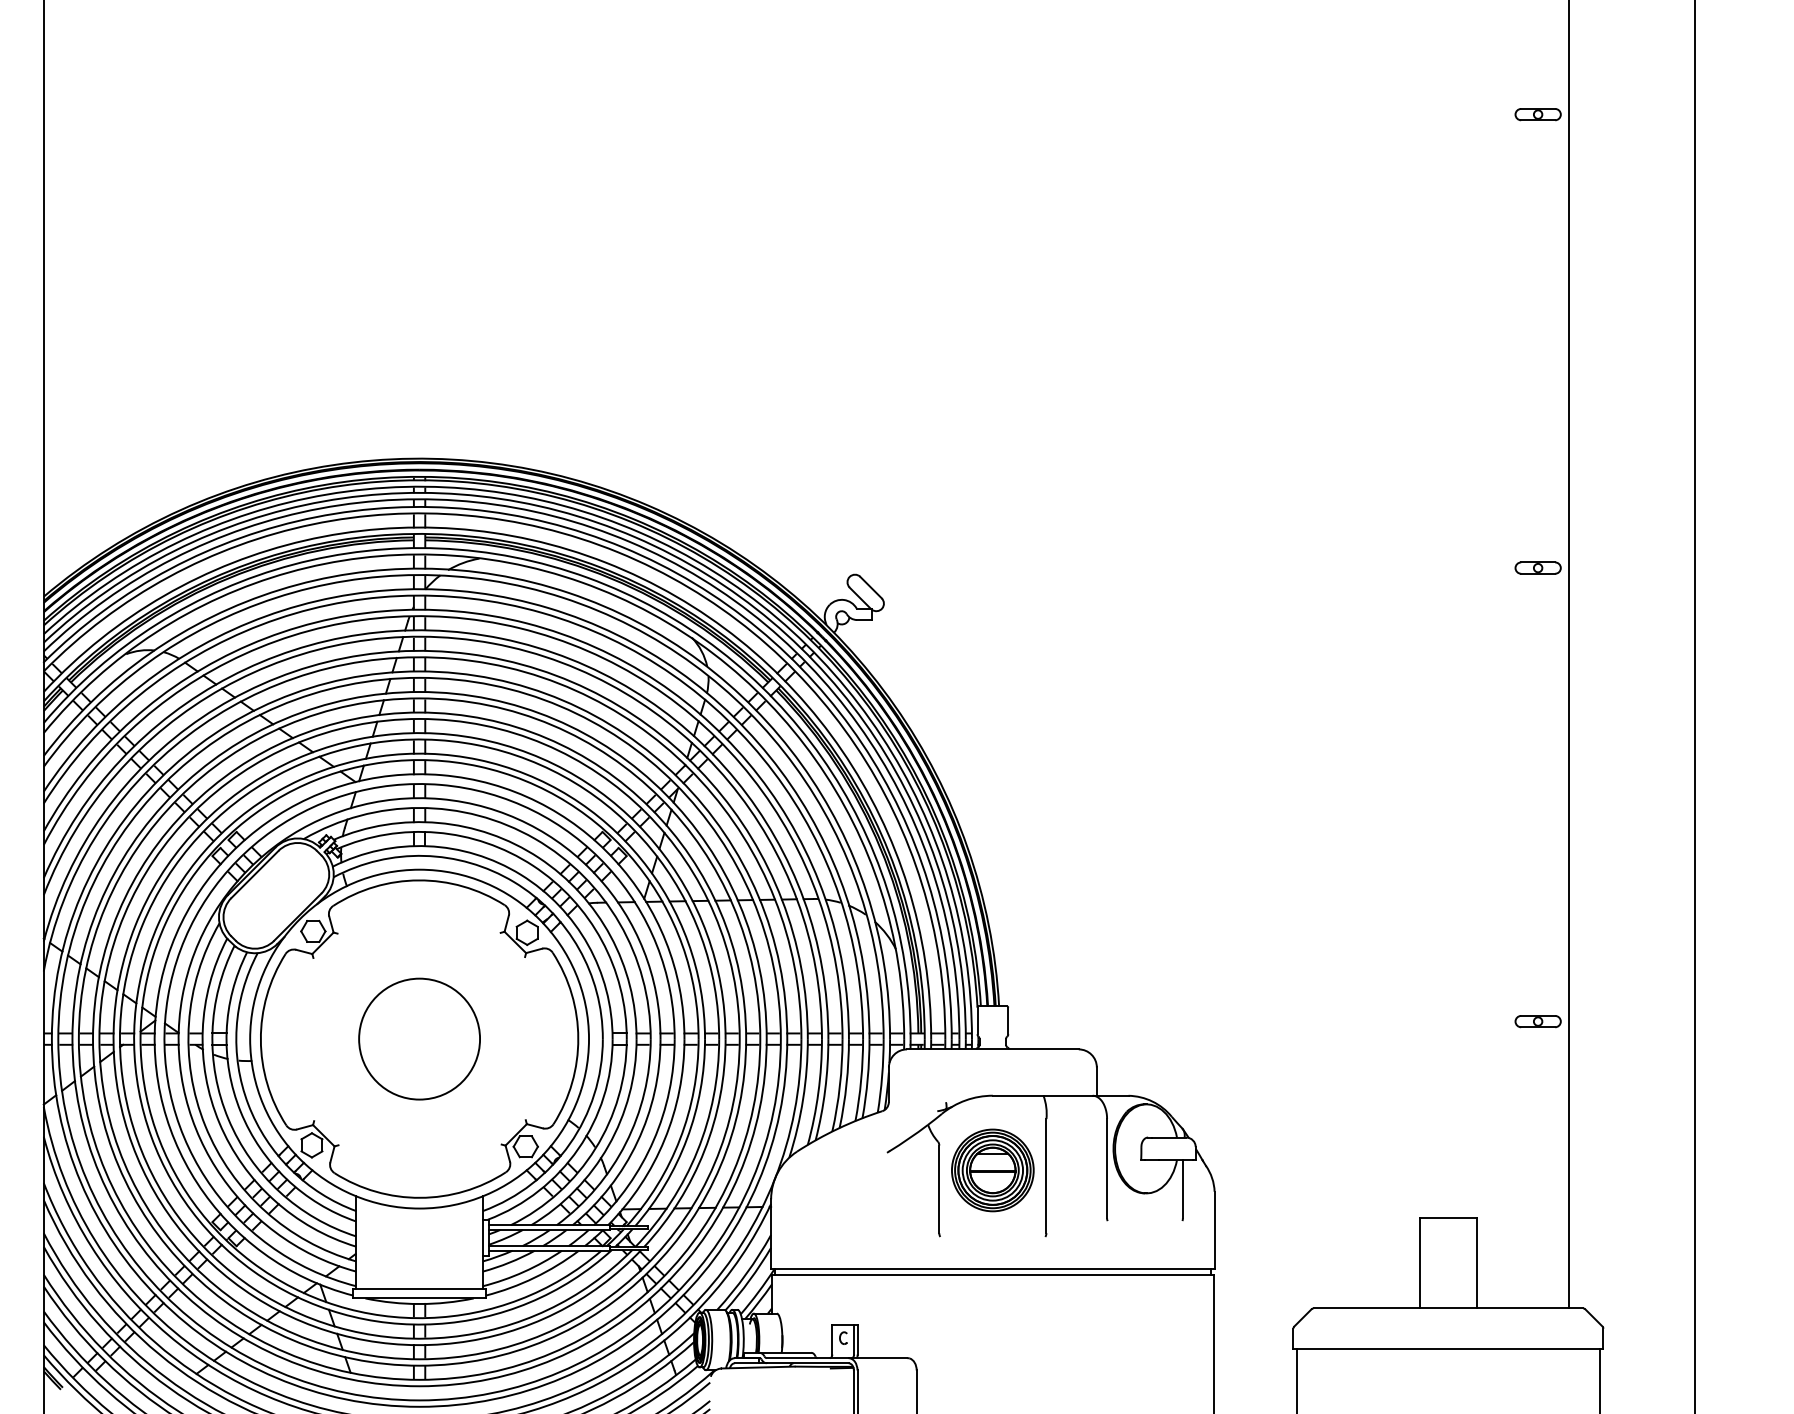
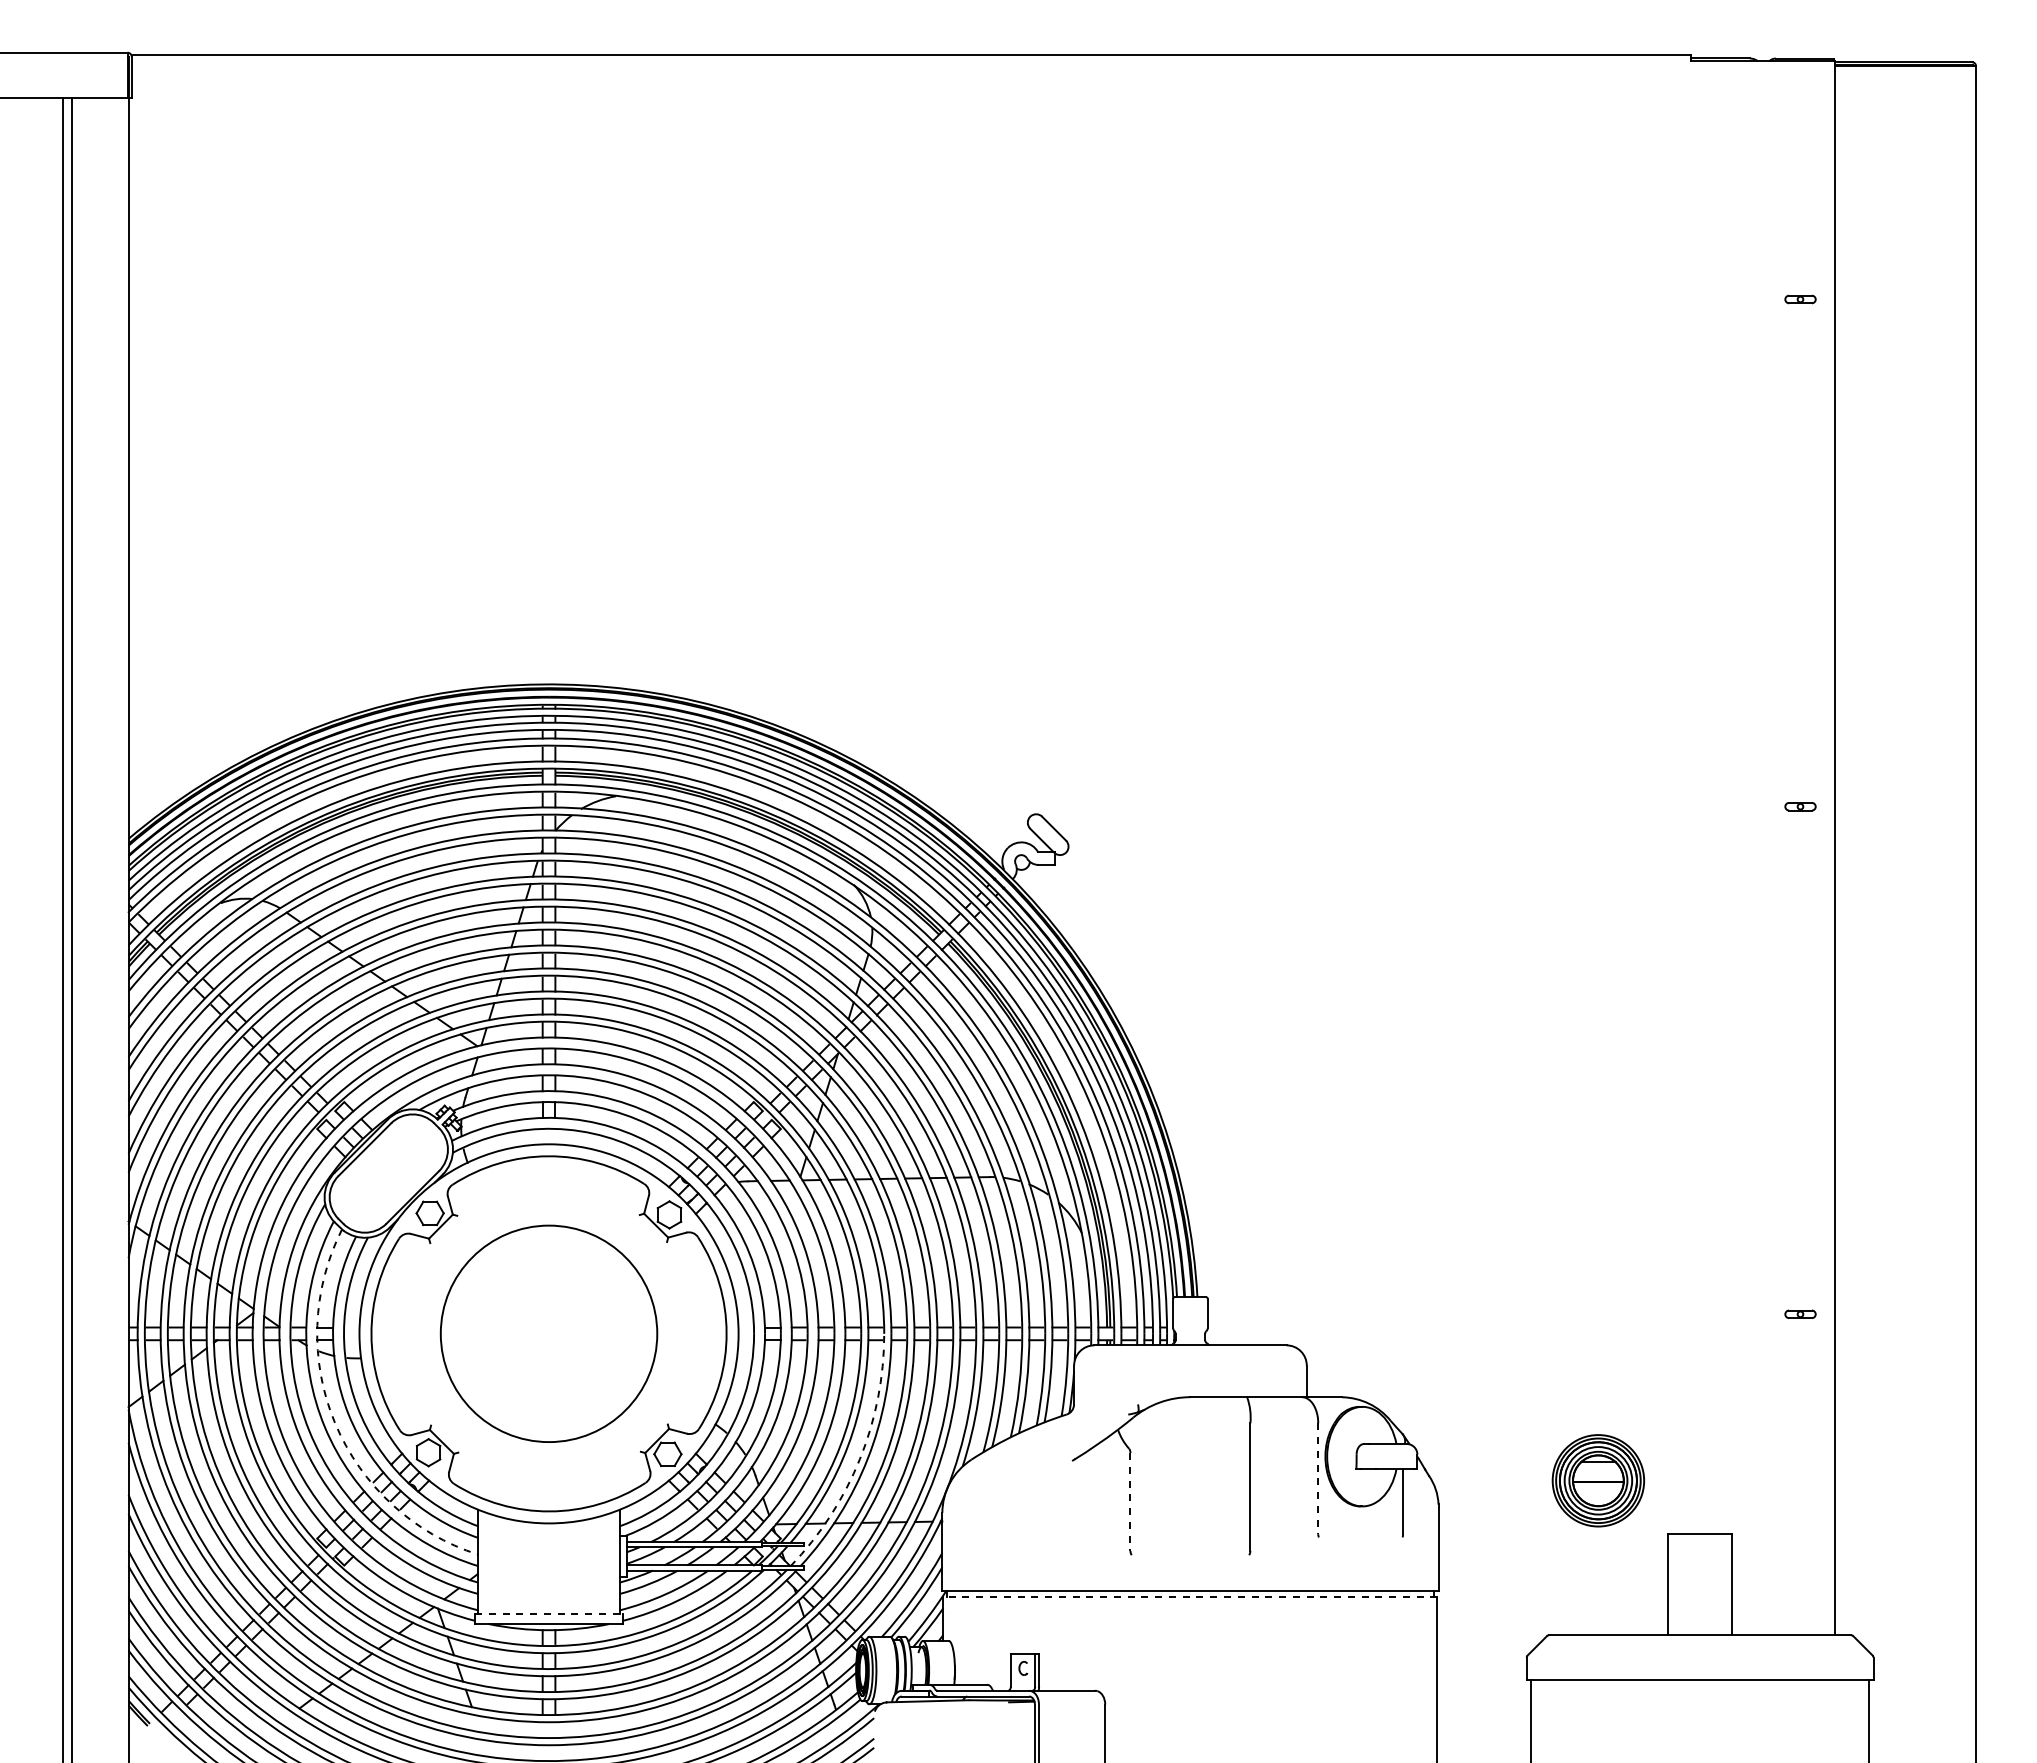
part: (1538, 114) -> (1800, 299), size x0.6
part: (1538, 567) -> (1800, 806), size x0.6
part: (1538, 1021) -> (1800, 1314), size x0.6
circle: (419, 1038) -> (548, 1333), size x1.6
arc: (228, 1119) -> (335, 1423), solid -> dashed
arc: (697, 1151) -> (859, 1459), solid -> dashed
line: (1107, 1169) -> (1318, 1479), solid -> dashed
part: (992, 1170) -> (1597, 1480), moved
line: (939, 1188) -> (1130, 1501), solid -> dashed
line: (992, 1274) -> (1189, 1597), solid -> dashed
line: (419, 1289) -> (549, 1613), solid -> dashed

